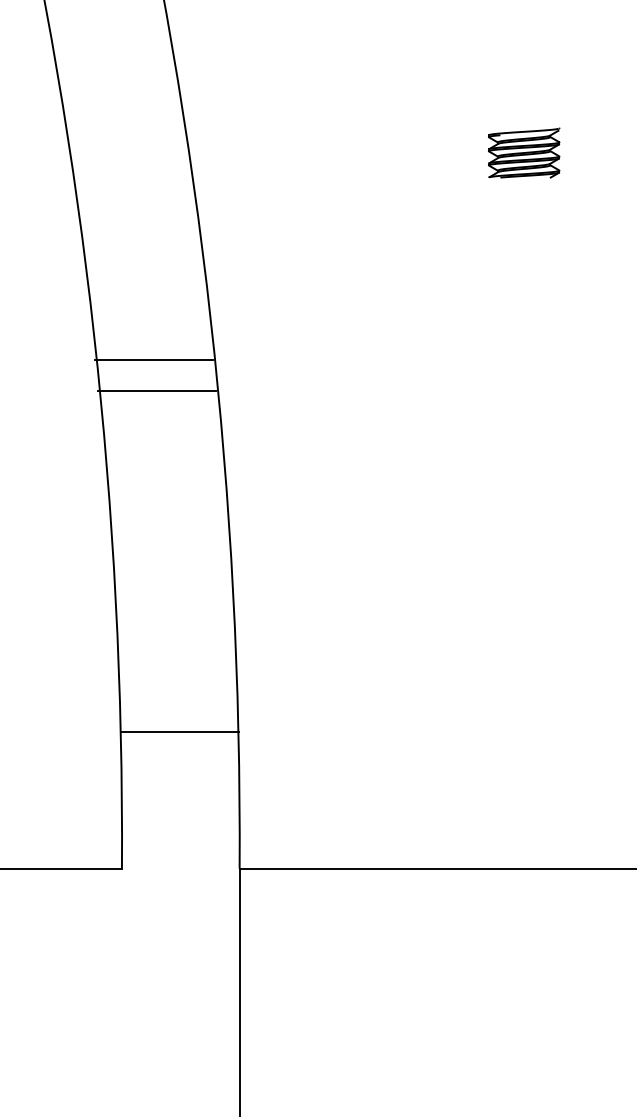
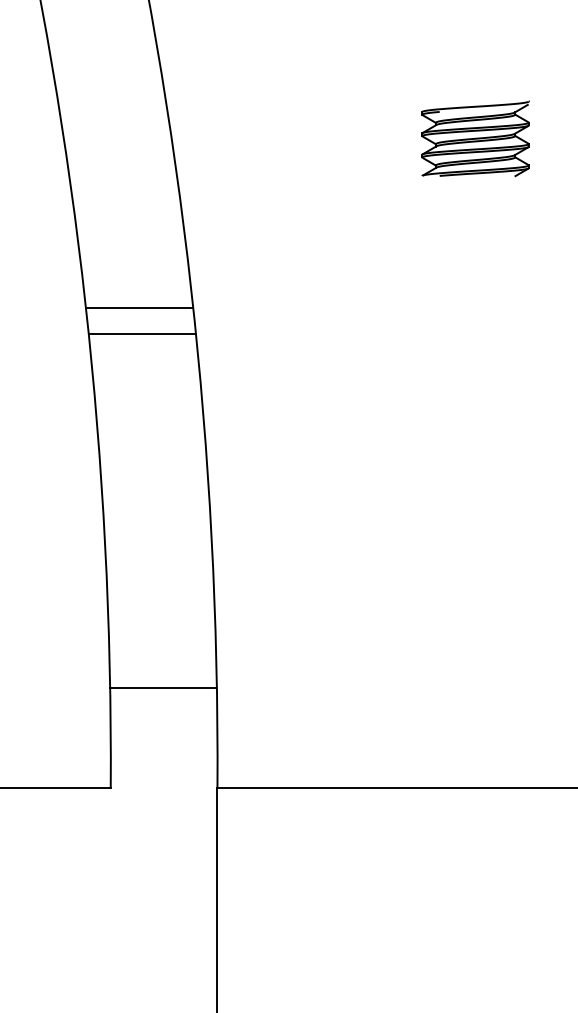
part: (523, 152) -> (474, 138), size x1.67
line: (153, 360) -> (139, 307), moved
line: (156, 390) -> (142, 334), moved
line: (180, 732) -> (163, 687), moved

